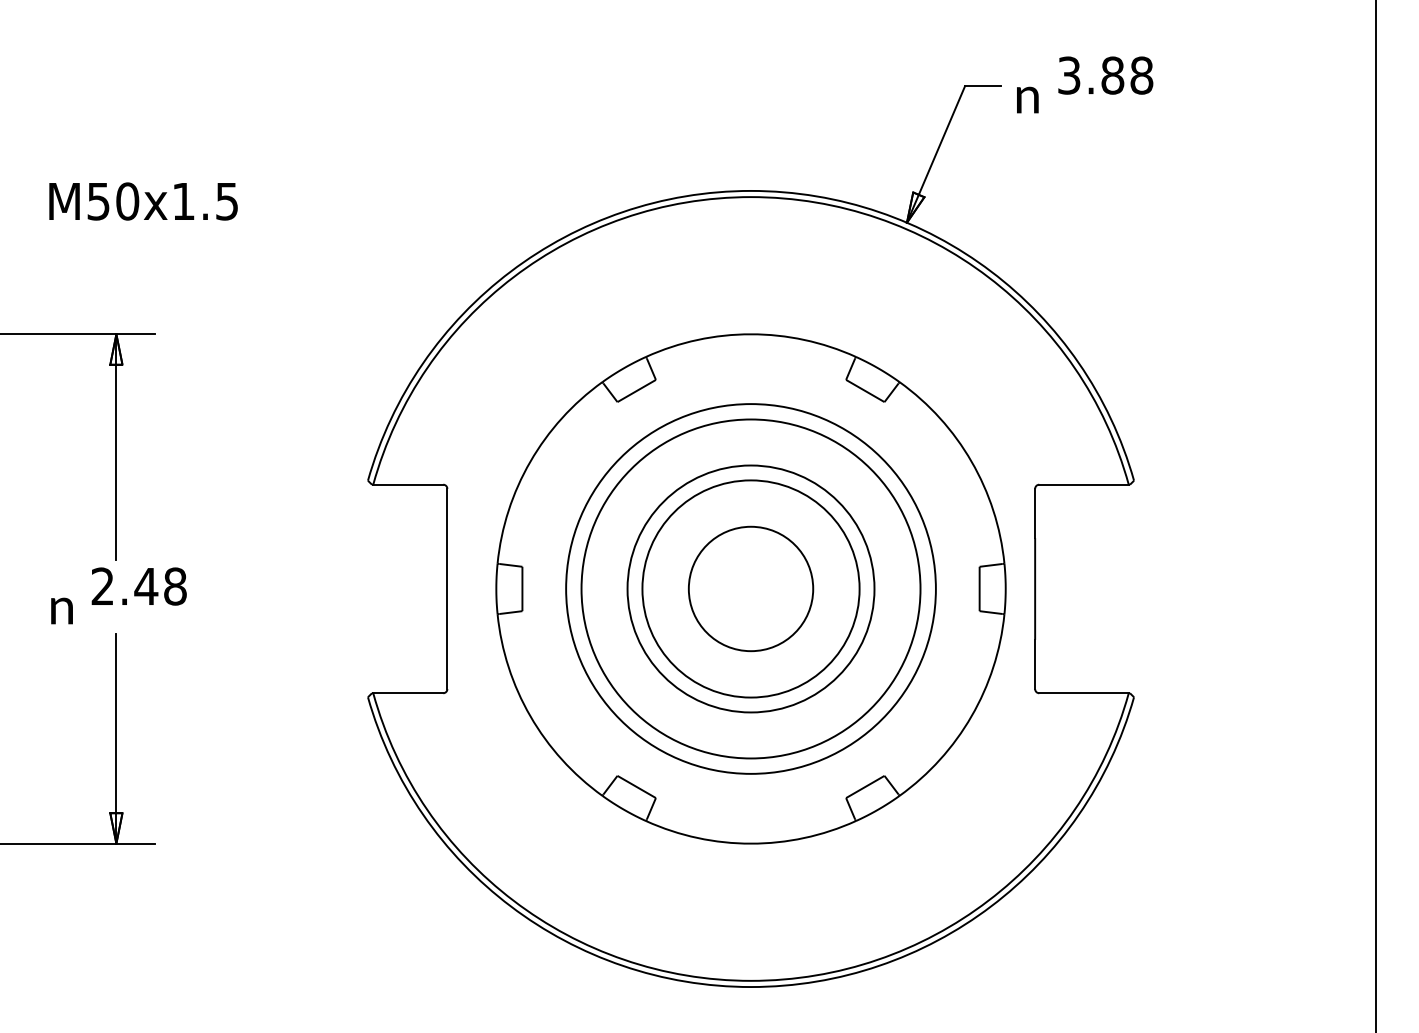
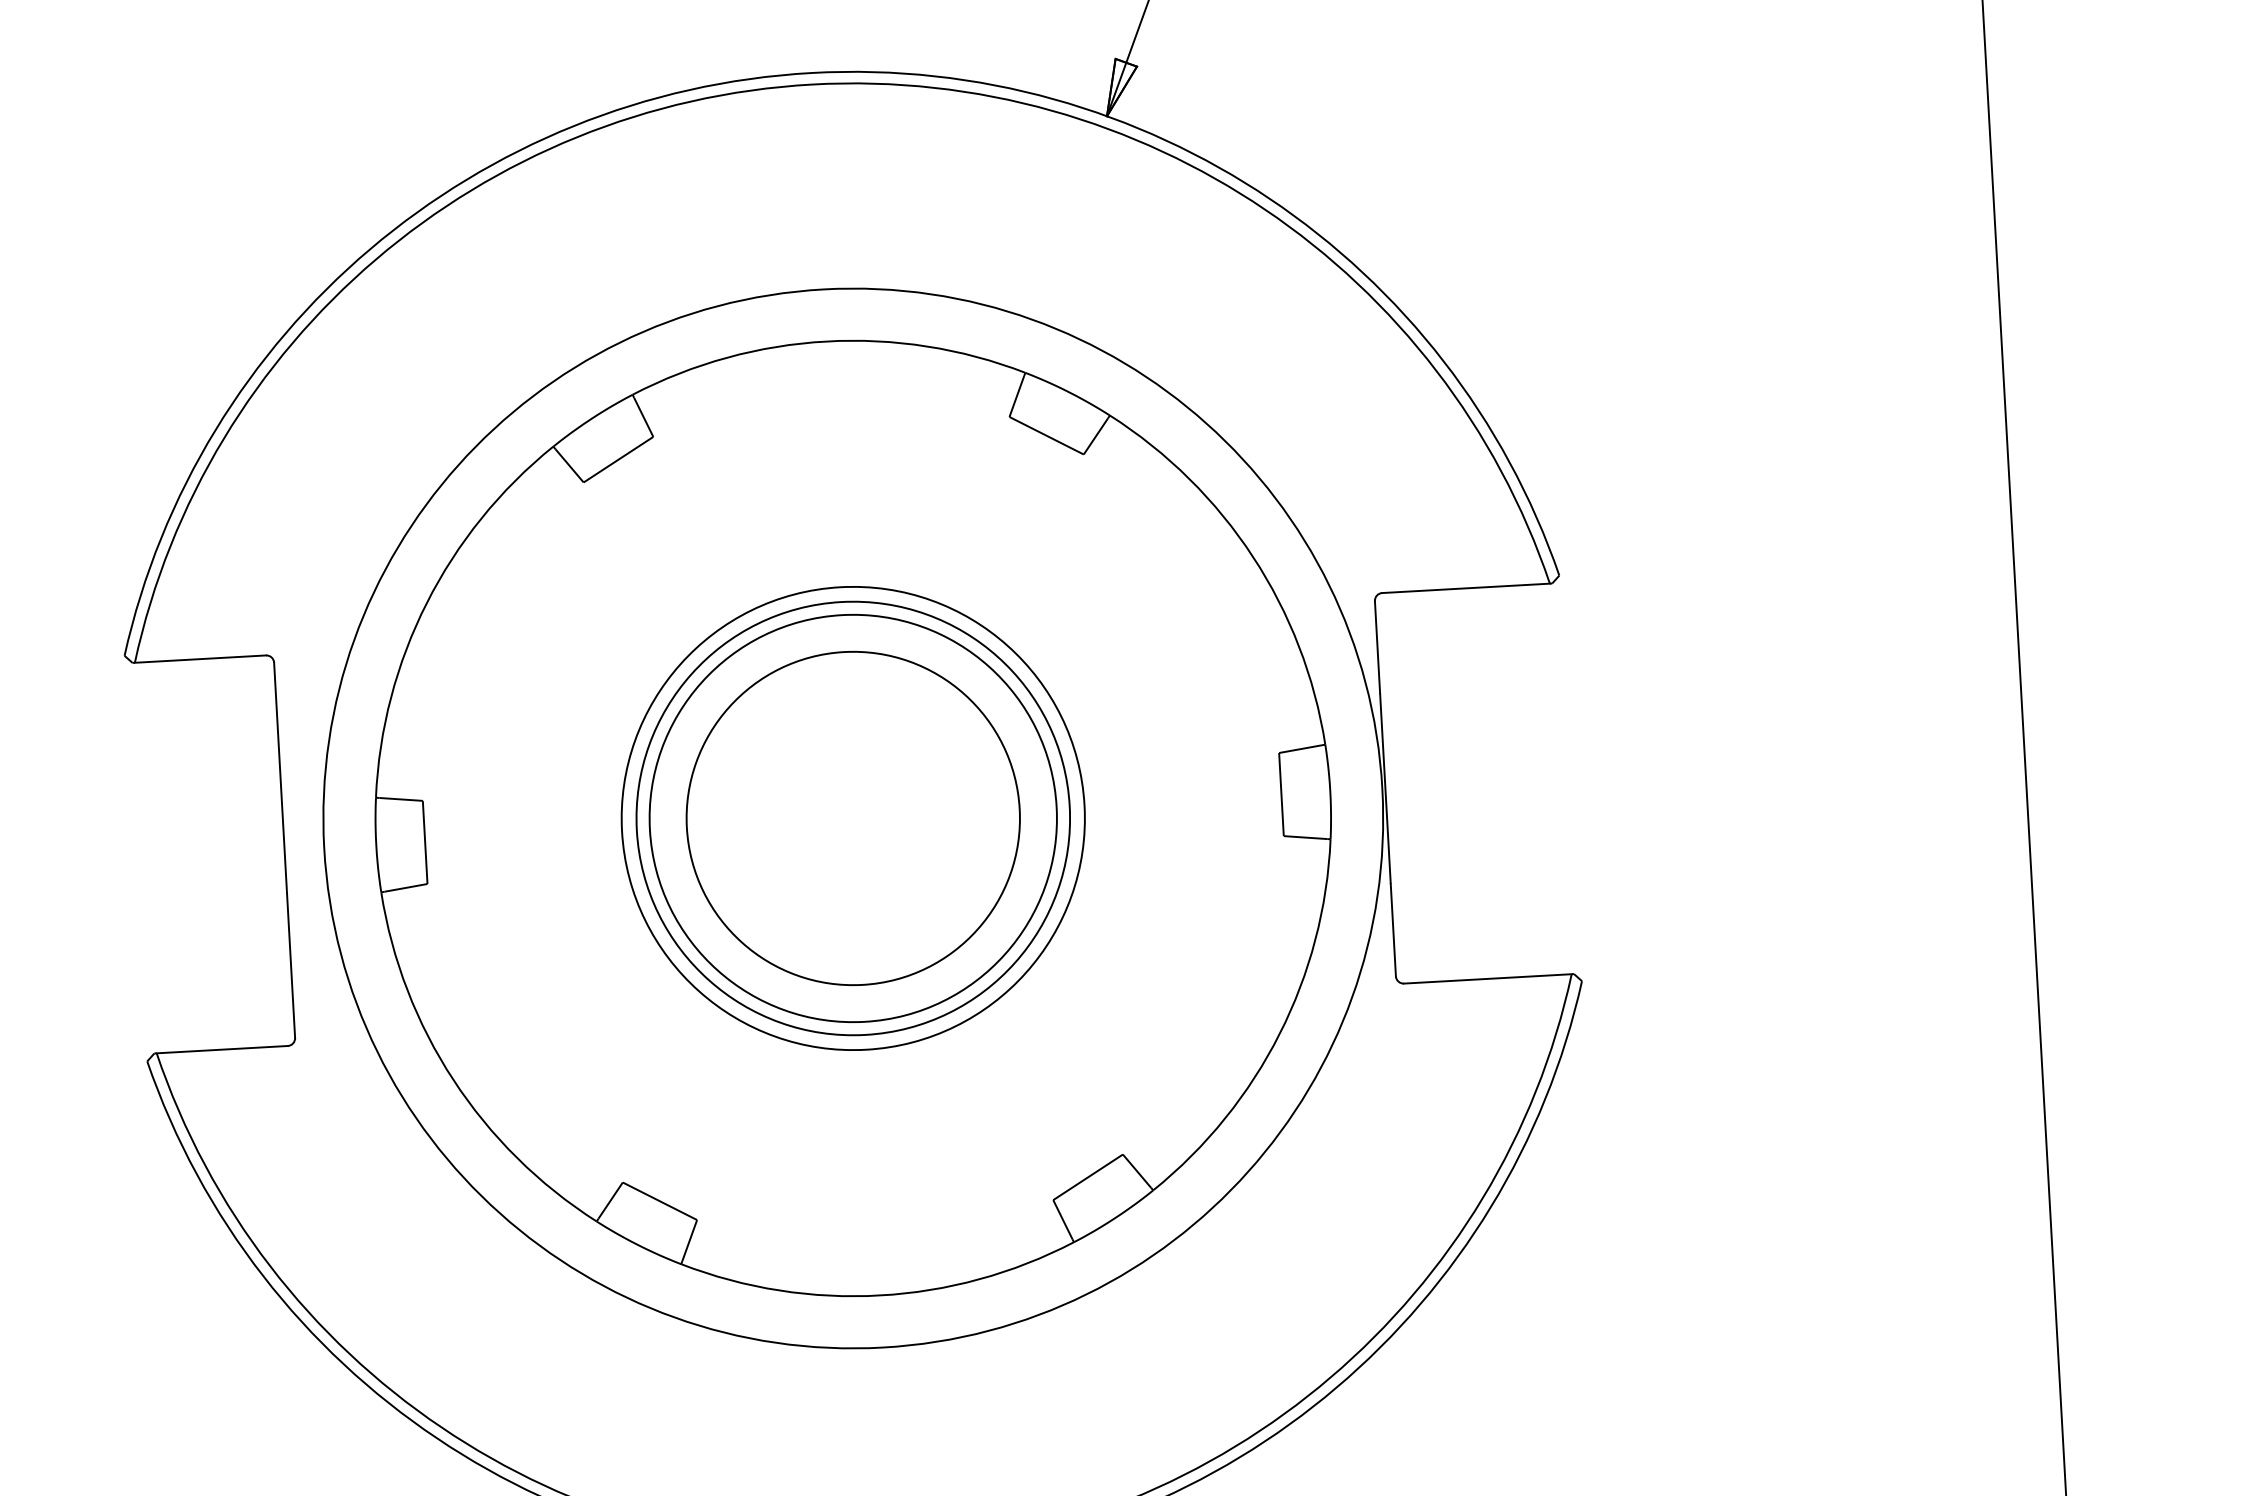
circle: (750, 588) -> (852, 817), size x0.62
circle: (750, 588) -> (852, 817), size x1.43
circle: (750, 588) -> (852, 817), size x1.67

